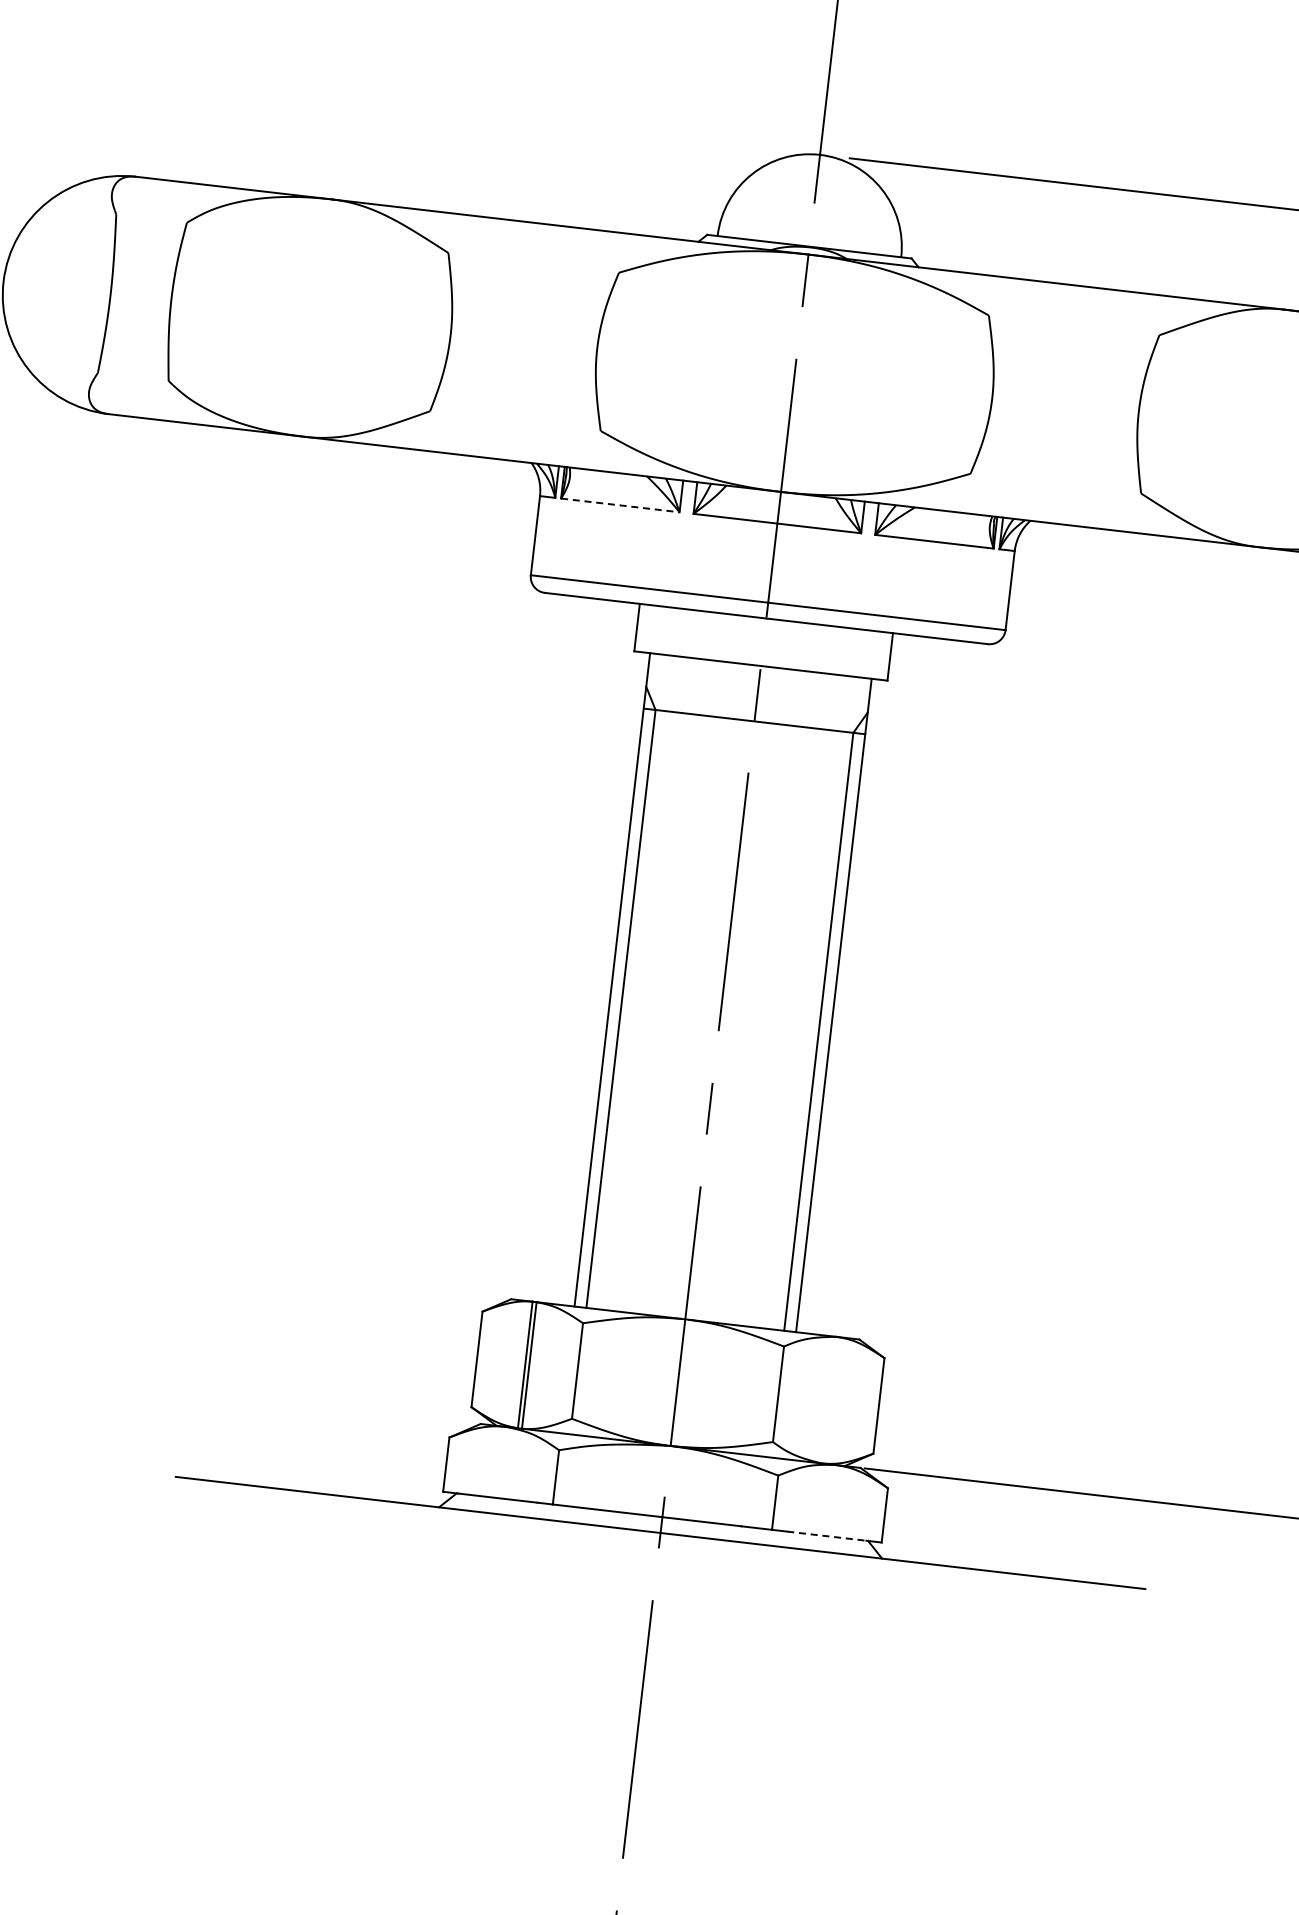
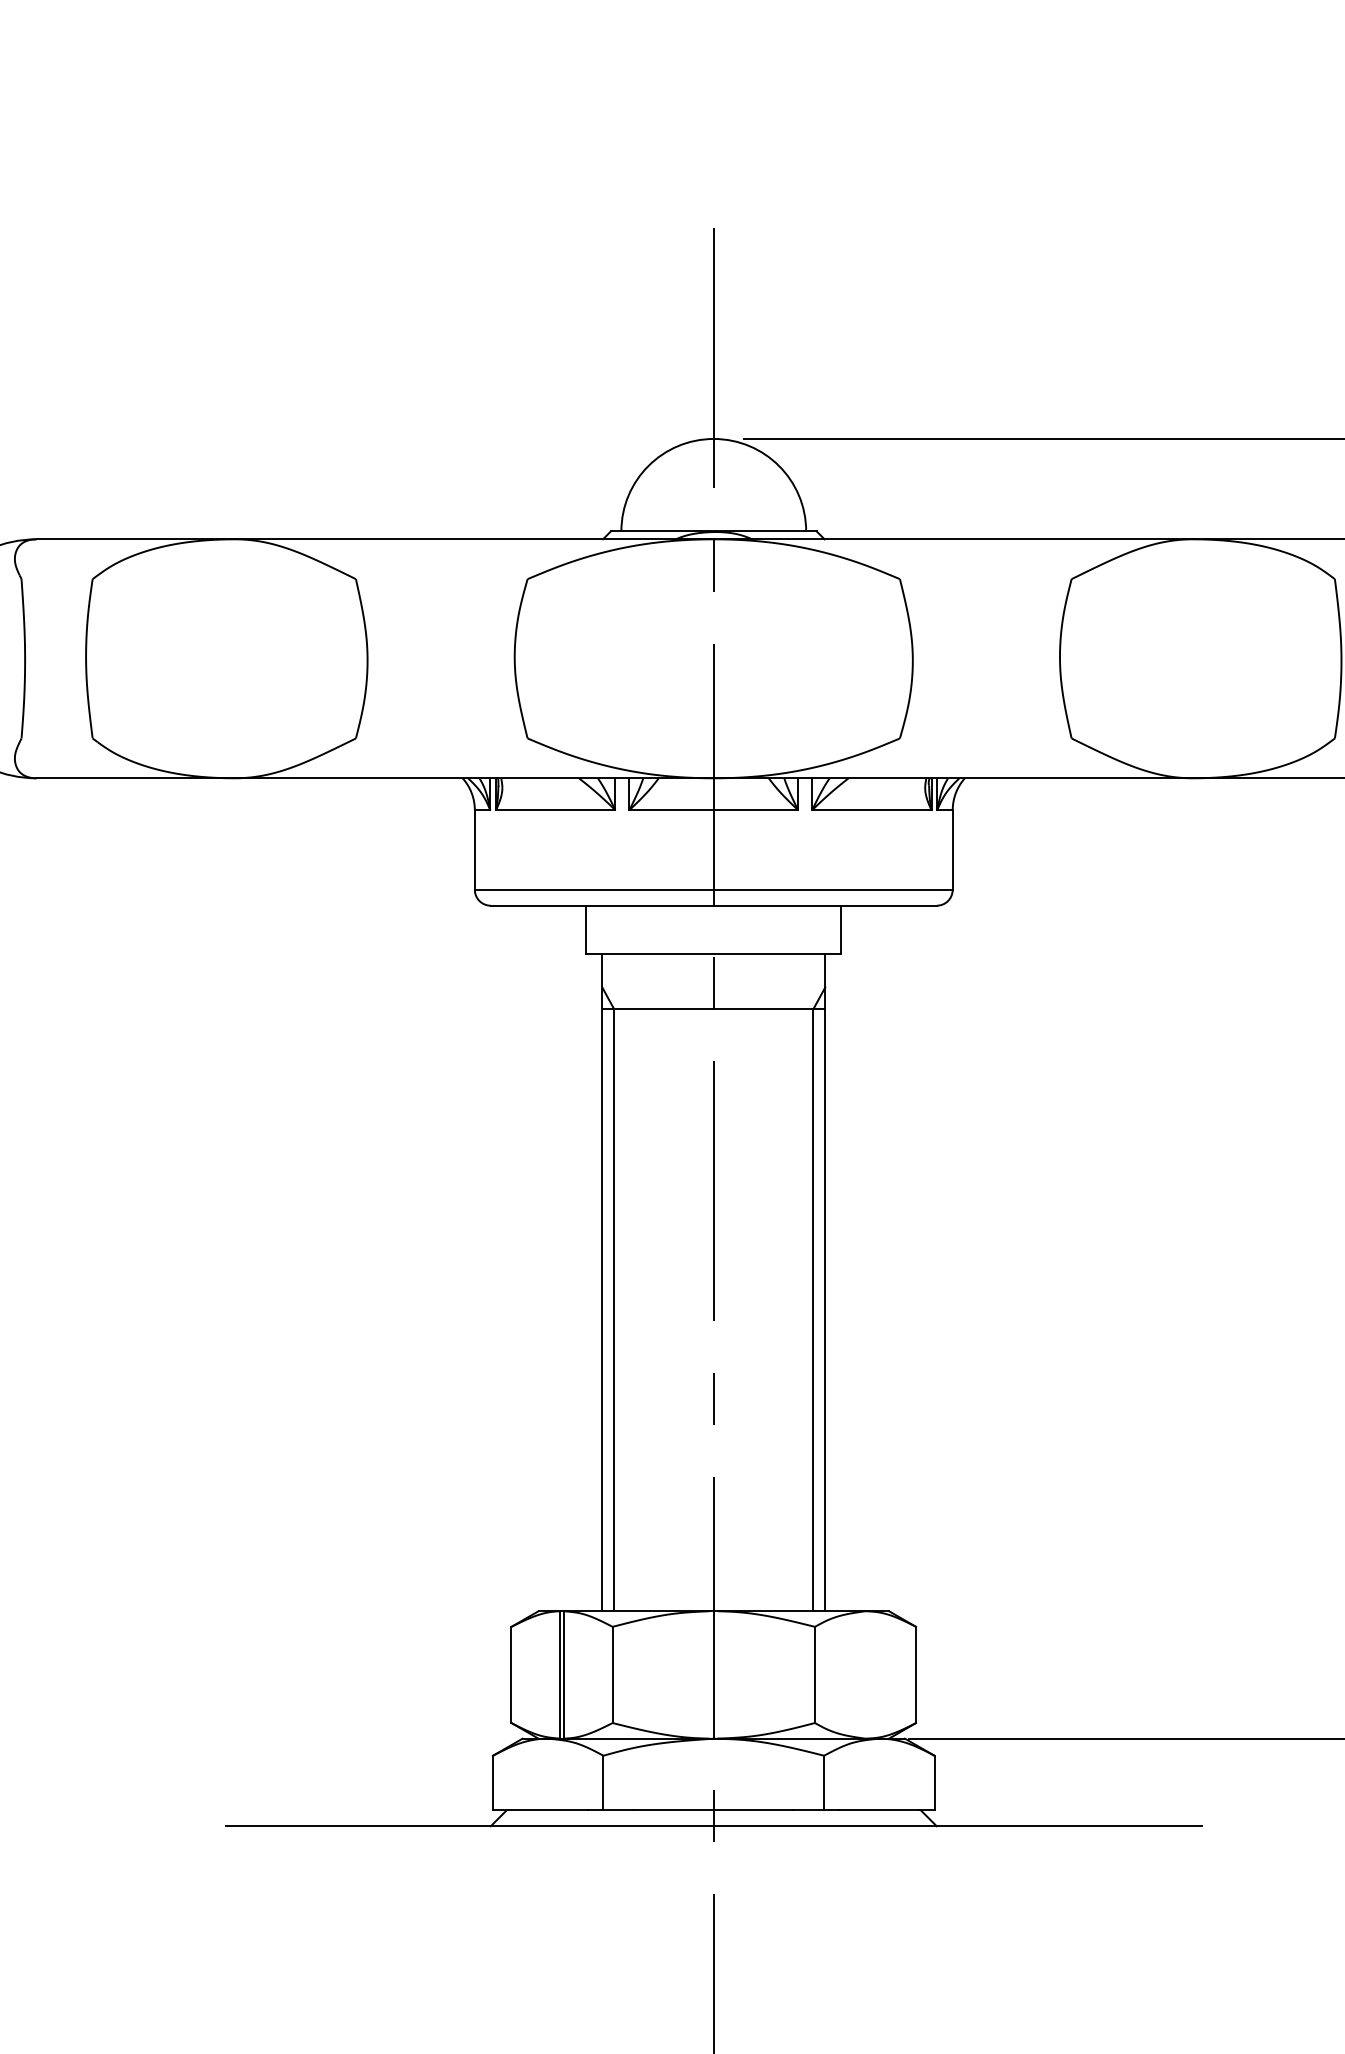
line: (620, 505) -> (555, 810), dashed -> solid
line: (827, 1536) -> (879, 1810), dashed -> solid

